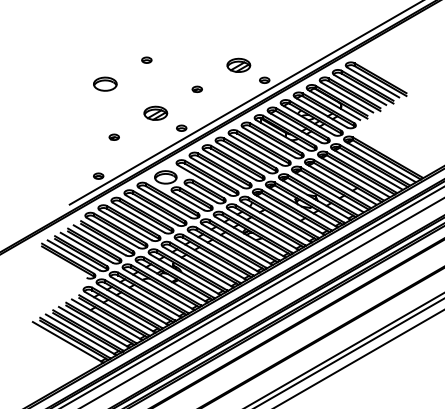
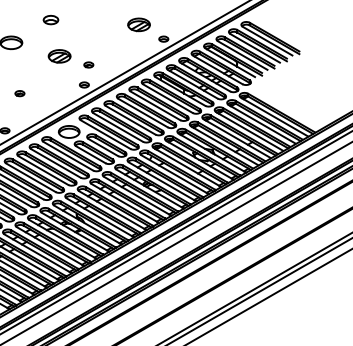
part: (146, 59) -> (50, 19), size x1.6
part: (196, 88) -> (88, 64), moved
part: (155, 112) -> (59, 55), moved

